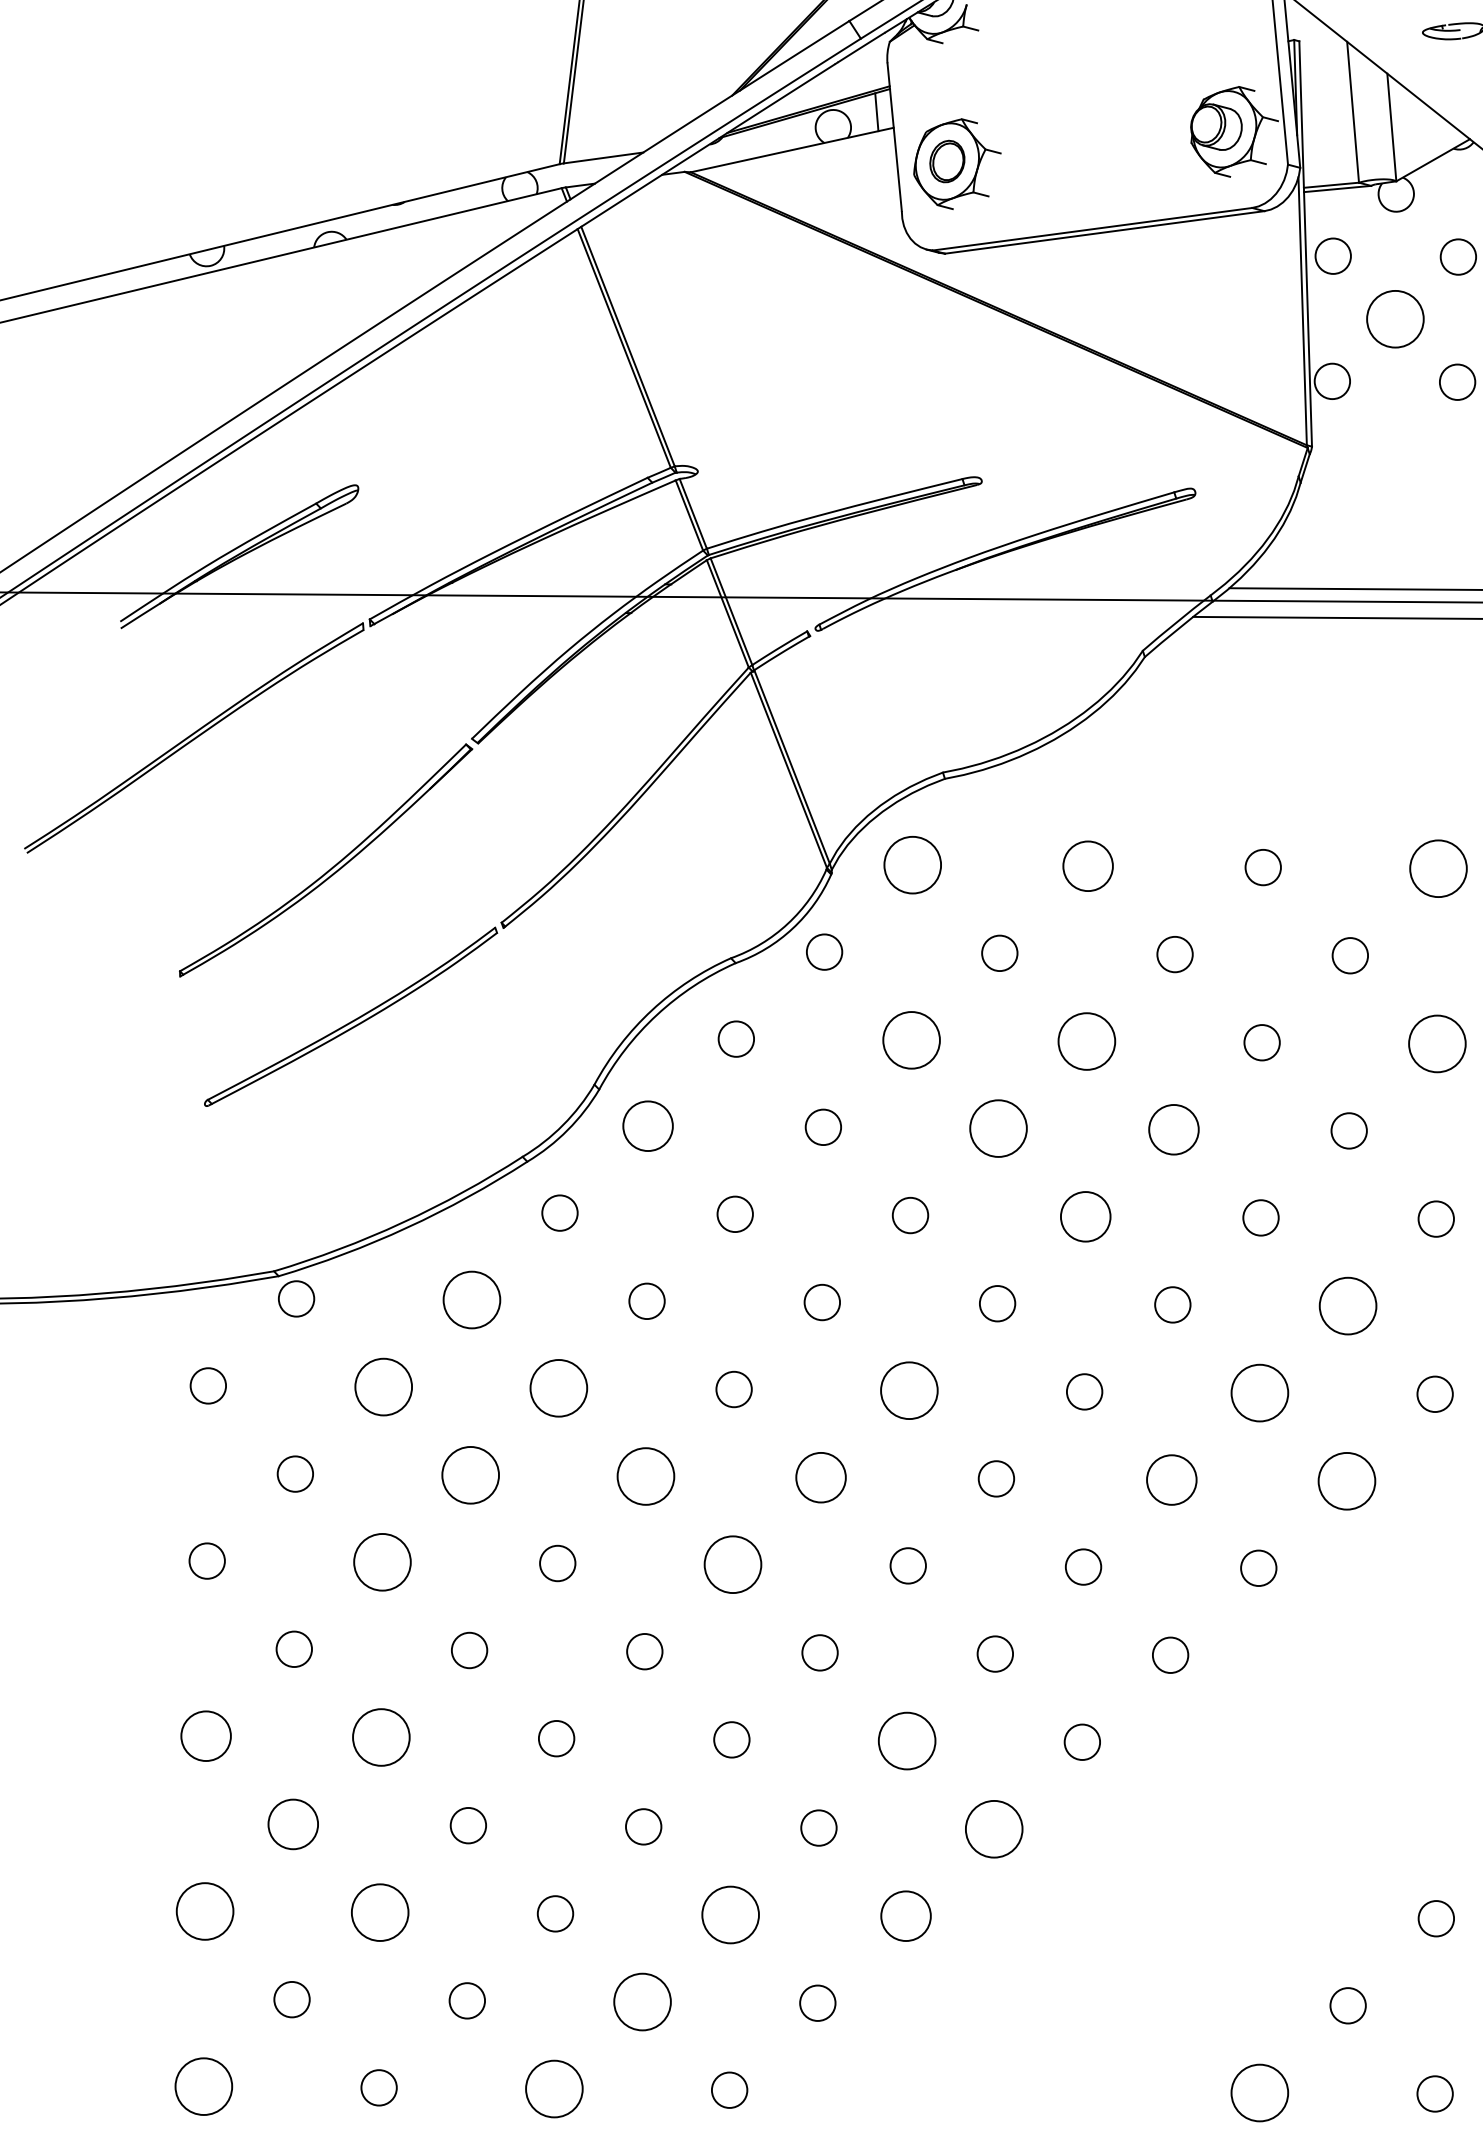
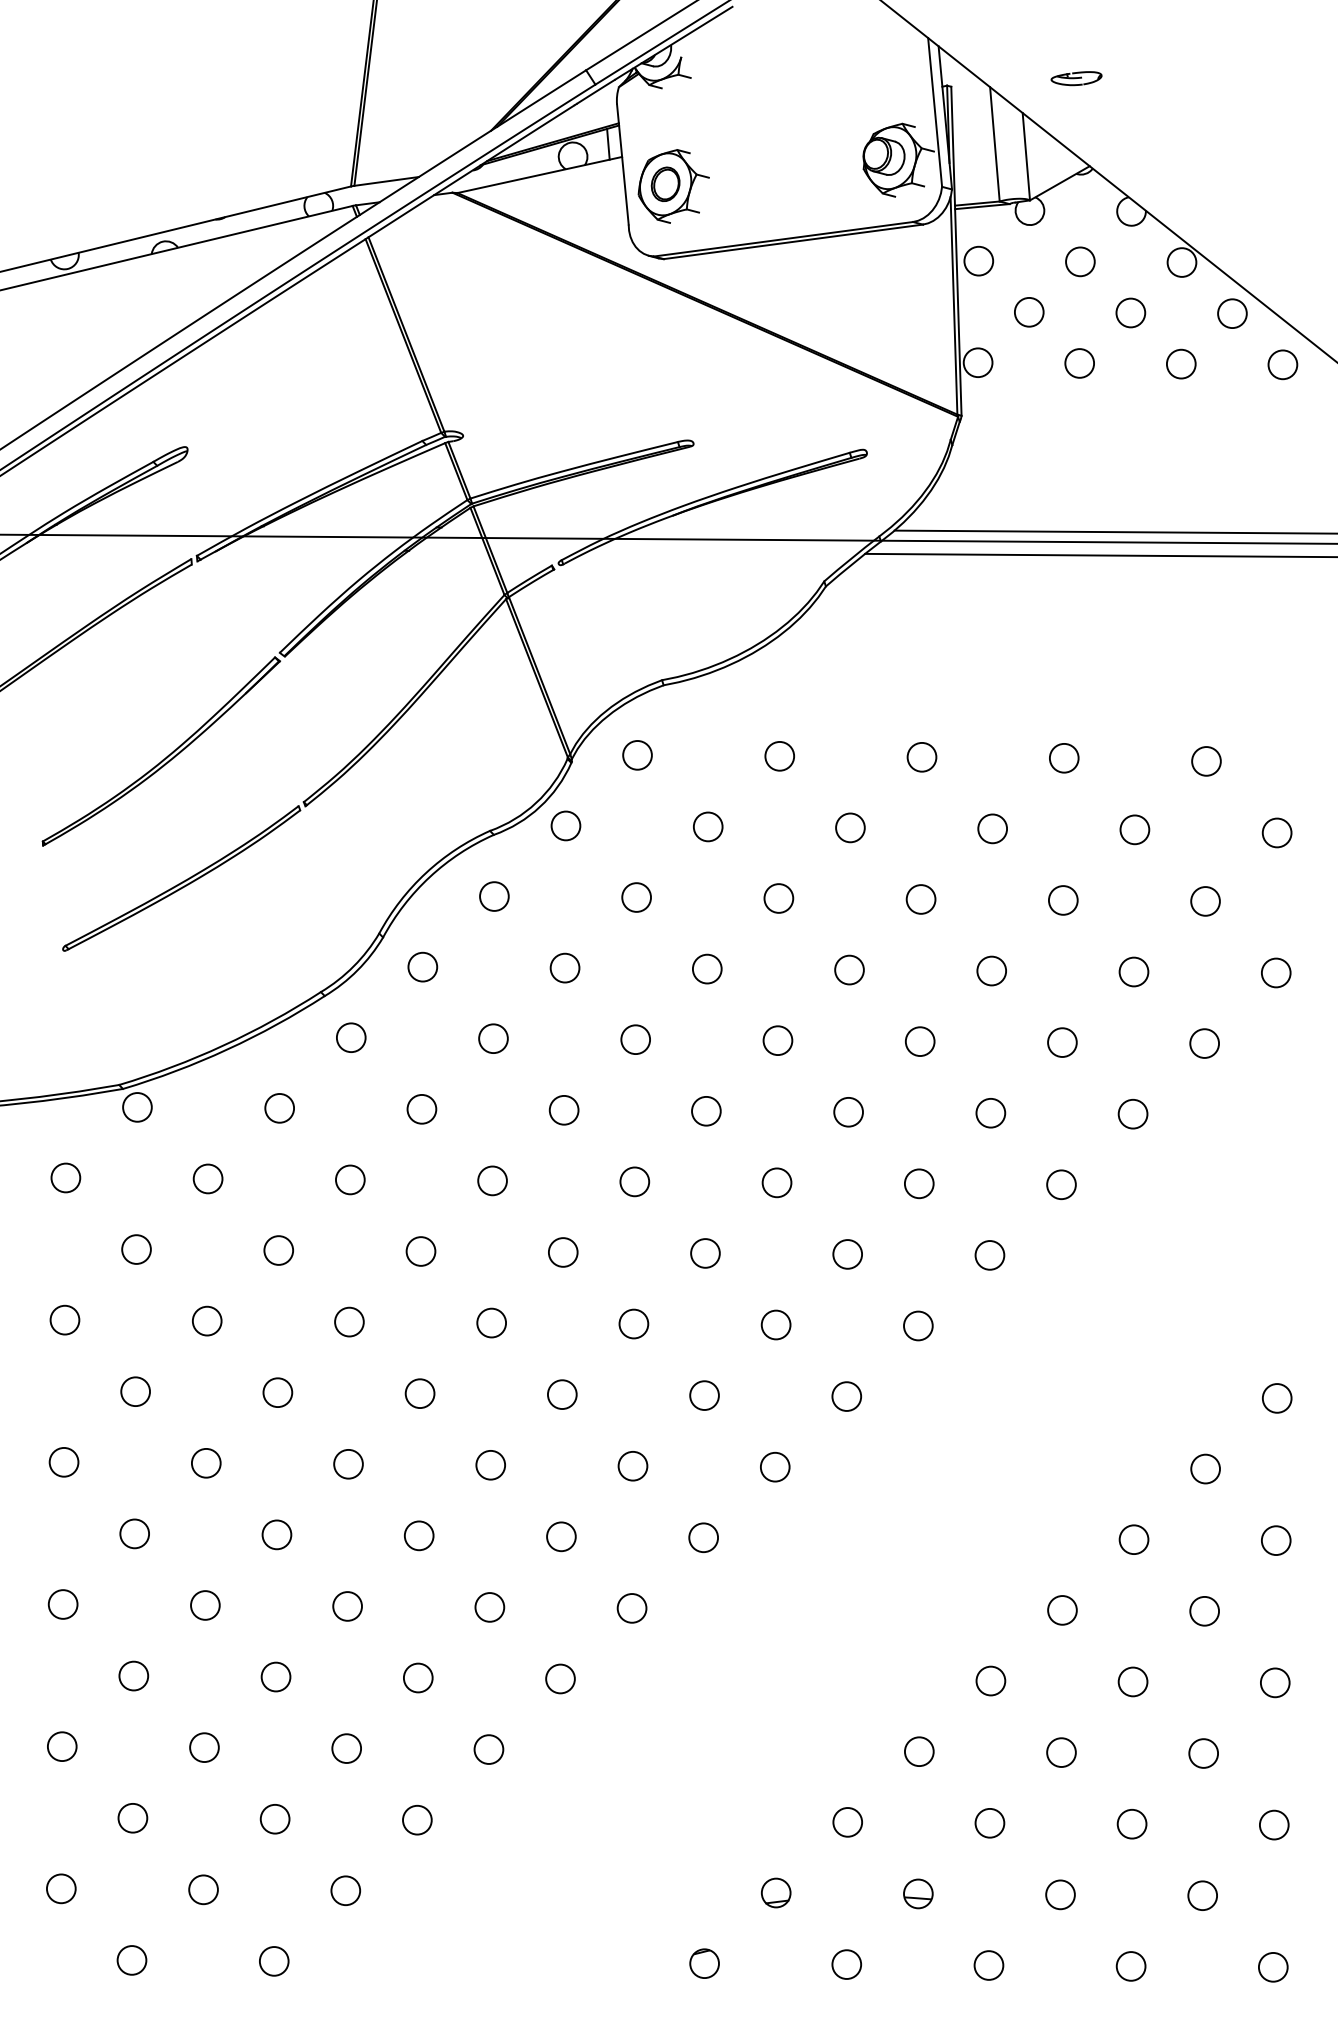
circle: (1394, 318) -> (1028, 311), size x0.62
circle: (912, 865) -> (637, 755), size x0.62
circle: (1087, 866) -> (779, 756), size x0.71
circle: (1437, 867) -> (1063, 757), size x0.62
circle: (911, 1040) -> (636, 897), size x0.62
circle: (1086, 1041) -> (778, 898), size x0.62
circle: (1436, 1044) -> (1062, 900), size x0.62
circle: (647, 1125) -> (422, 966), size x0.71
circle: (998, 1127) -> (707, 968), size x0.62
circle: (1173, 1129) -> (849, 969), size x0.71
circle: (1085, 1216) -> (777, 1040), size x0.71
circle: (471, 1300) -> (279, 1108), size x0.62
circle: (1347, 1305) -> (990, 1112), size x0.62
circle: (382, 1386) -> (207, 1178), size x0.62
circle: (557, 1387) -> (349, 1179), size x0.62
circle: (908, 1390) -> (634, 1181), size x0.62
circle: (1258, 1392) -> (918, 1183), size x0.62
circle: (470, 1475) -> (278, 1250), size x0.62
circle: (645, 1476) -> (420, 1251), size x0.62
circle: (821, 1477) -> (563, 1252), size x0.71
circle: (1171, 1480) -> (847, 1254), size x0.71
circle: (1346, 1481) -> (989, 1255), size x0.62
circle: (381, 1561) -> (206, 1320), size x0.62
circle: (732, 1563) -> (491, 1322), size x0.62
circle: (205, 1736) -> (63, 1462), size x0.71
circle: (380, 1736) -> (205, 1462), size x0.62
circle: (906, 1740) -> (632, 1465), size x0.62
circle: (292, 1823) -> (134, 1533), size x0.71
circle: (994, 1828) -> (703, 1537), size x0.62
circle: (204, 1911) -> (62, 1604), size x0.62
circle: (380, 1912) -> (205, 1605), size x0.62
circle: (730, 1915) -> (489, 1607), size x0.62
circle: (905, 1916) -> (631, 1608), size x0.71
circle: (641, 2001) -> (417, 1677), size x0.62
circle: (202, 2086) -> (61, 1746), size x0.62
circle: (554, 2088) -> (346, 1748), size x0.62
circle: (1260, 2092) -> (919, 1751), size x0.62

